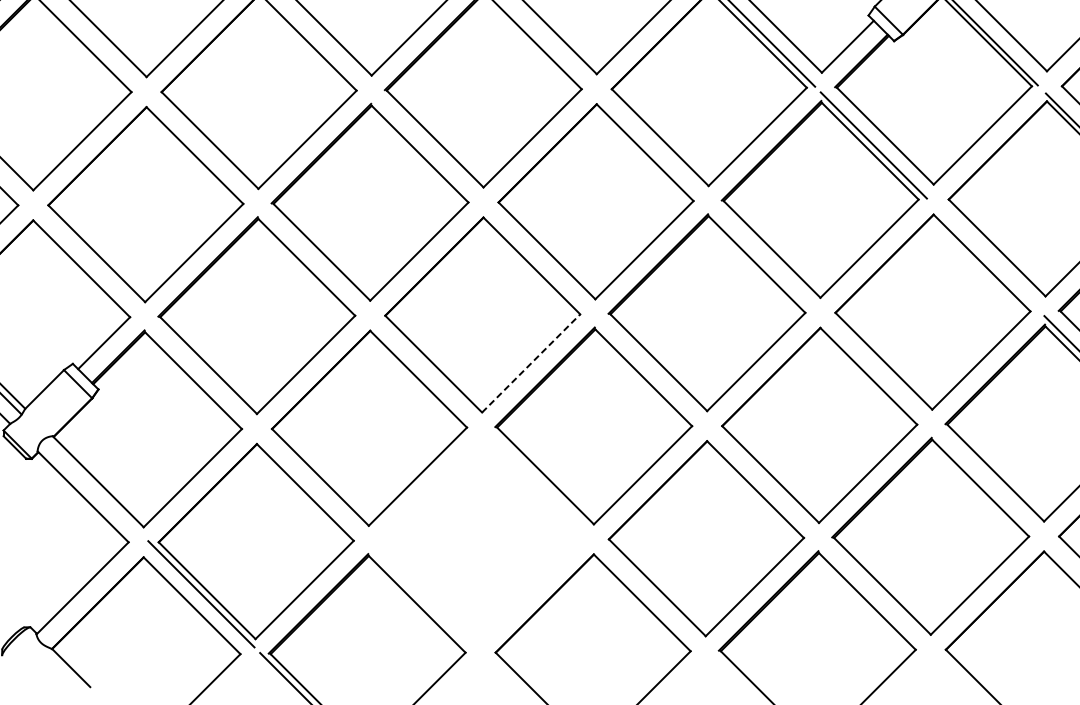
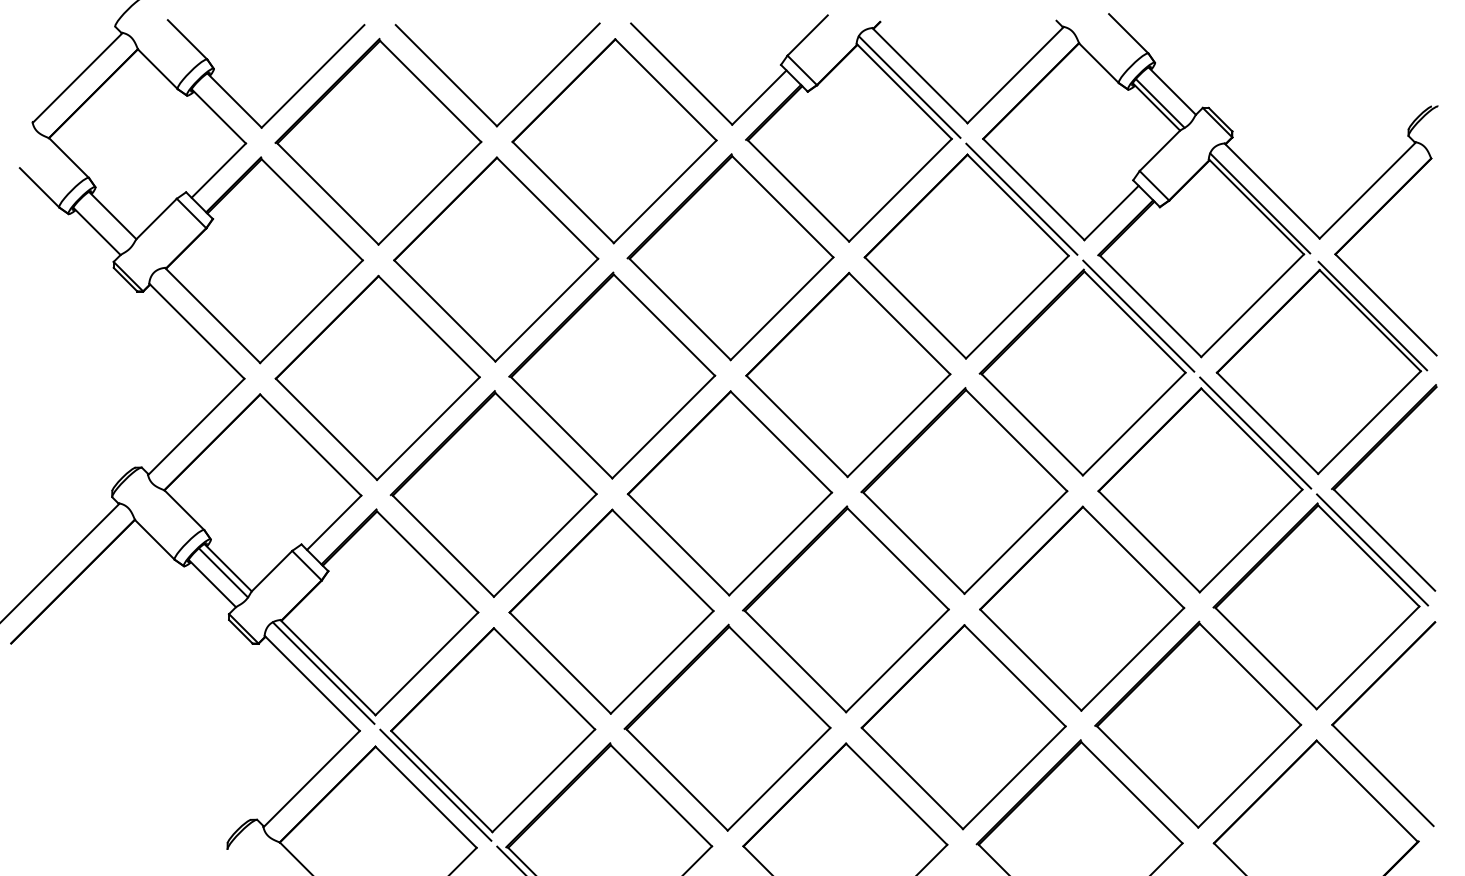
line: (985, 256) -> (1255, 432), added
line: (531, 363) -> (780, 544), dashed -> solid
line: (93, 486) -> (323, 672), added
part: (480, 538) -> (727, 727), added

